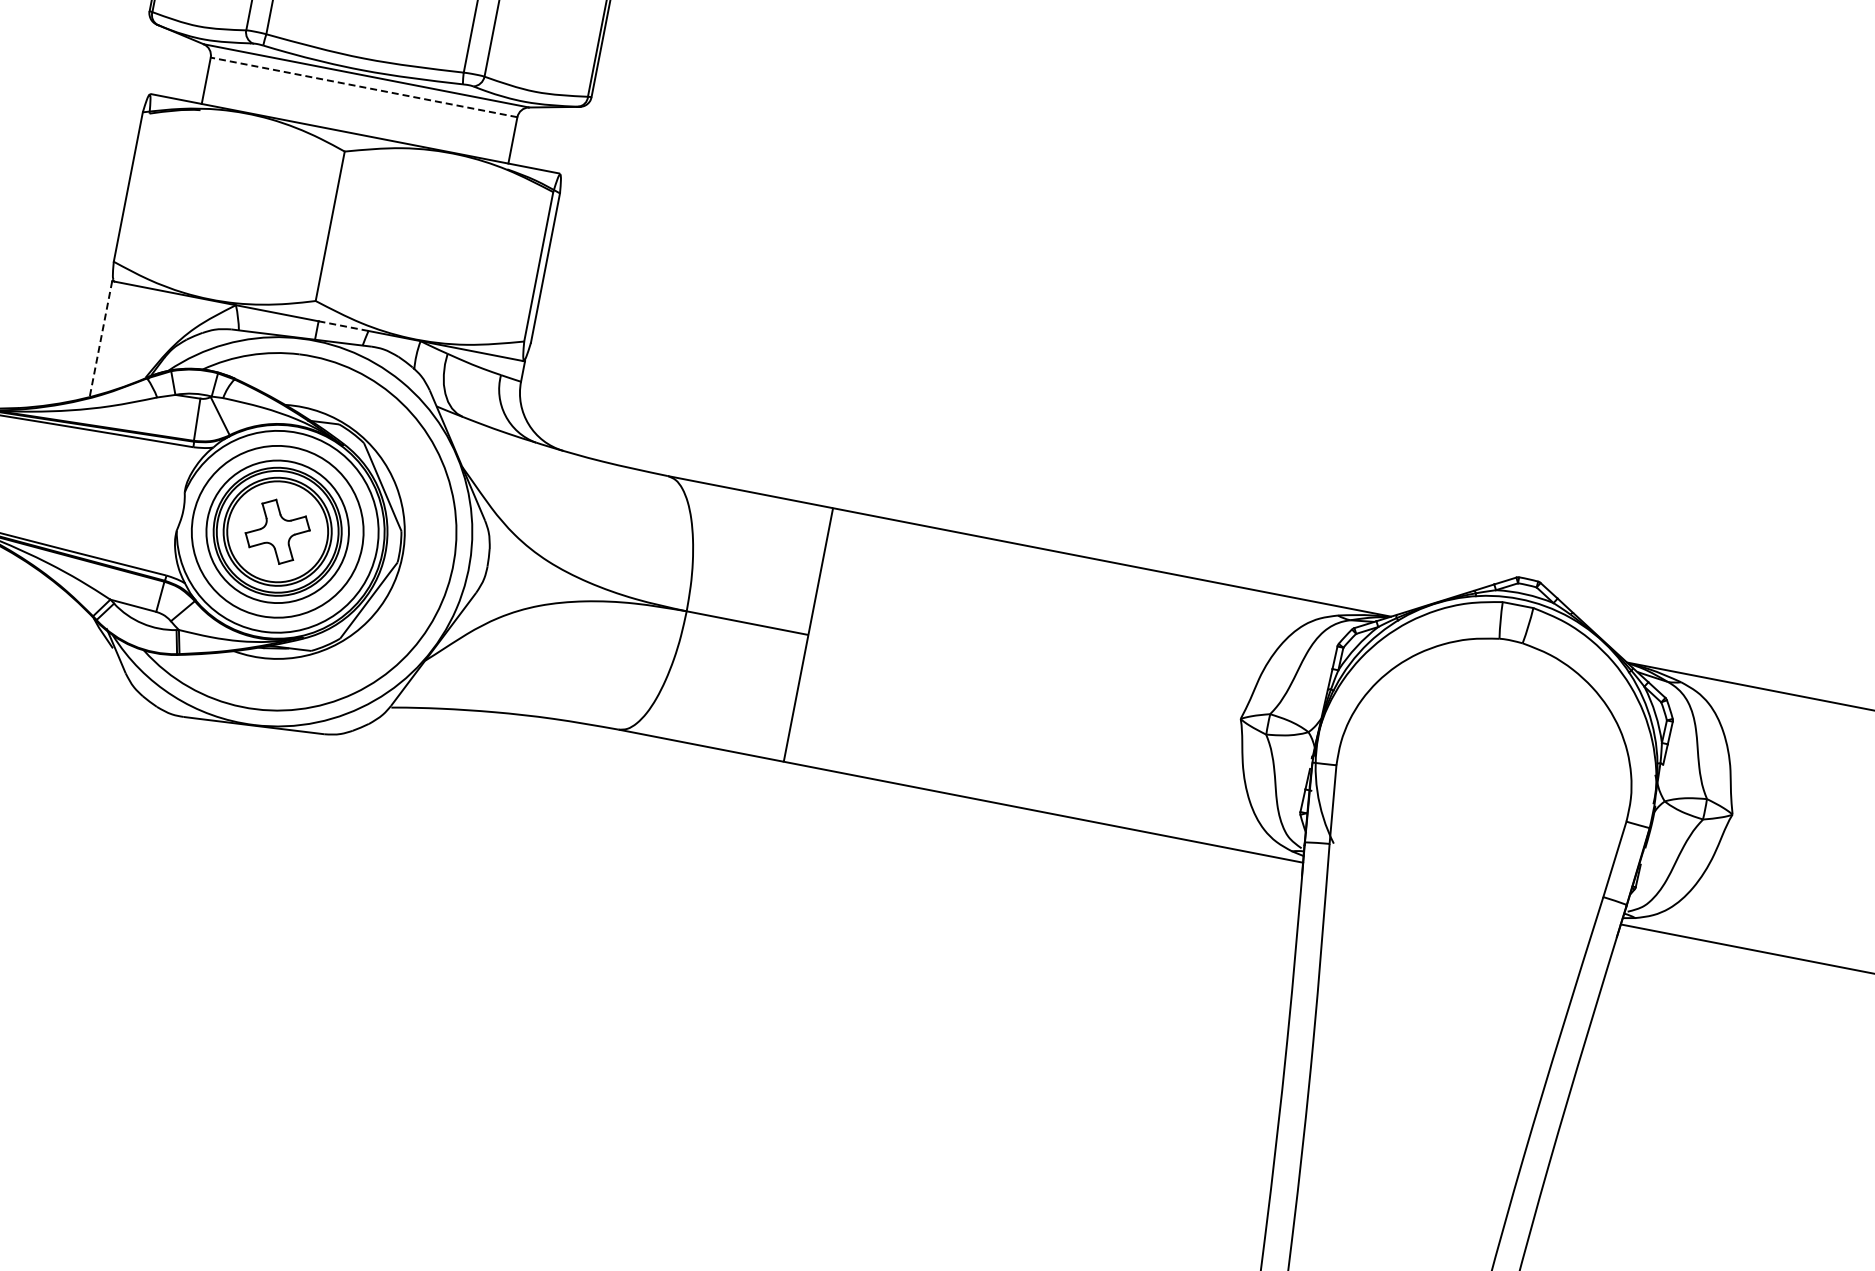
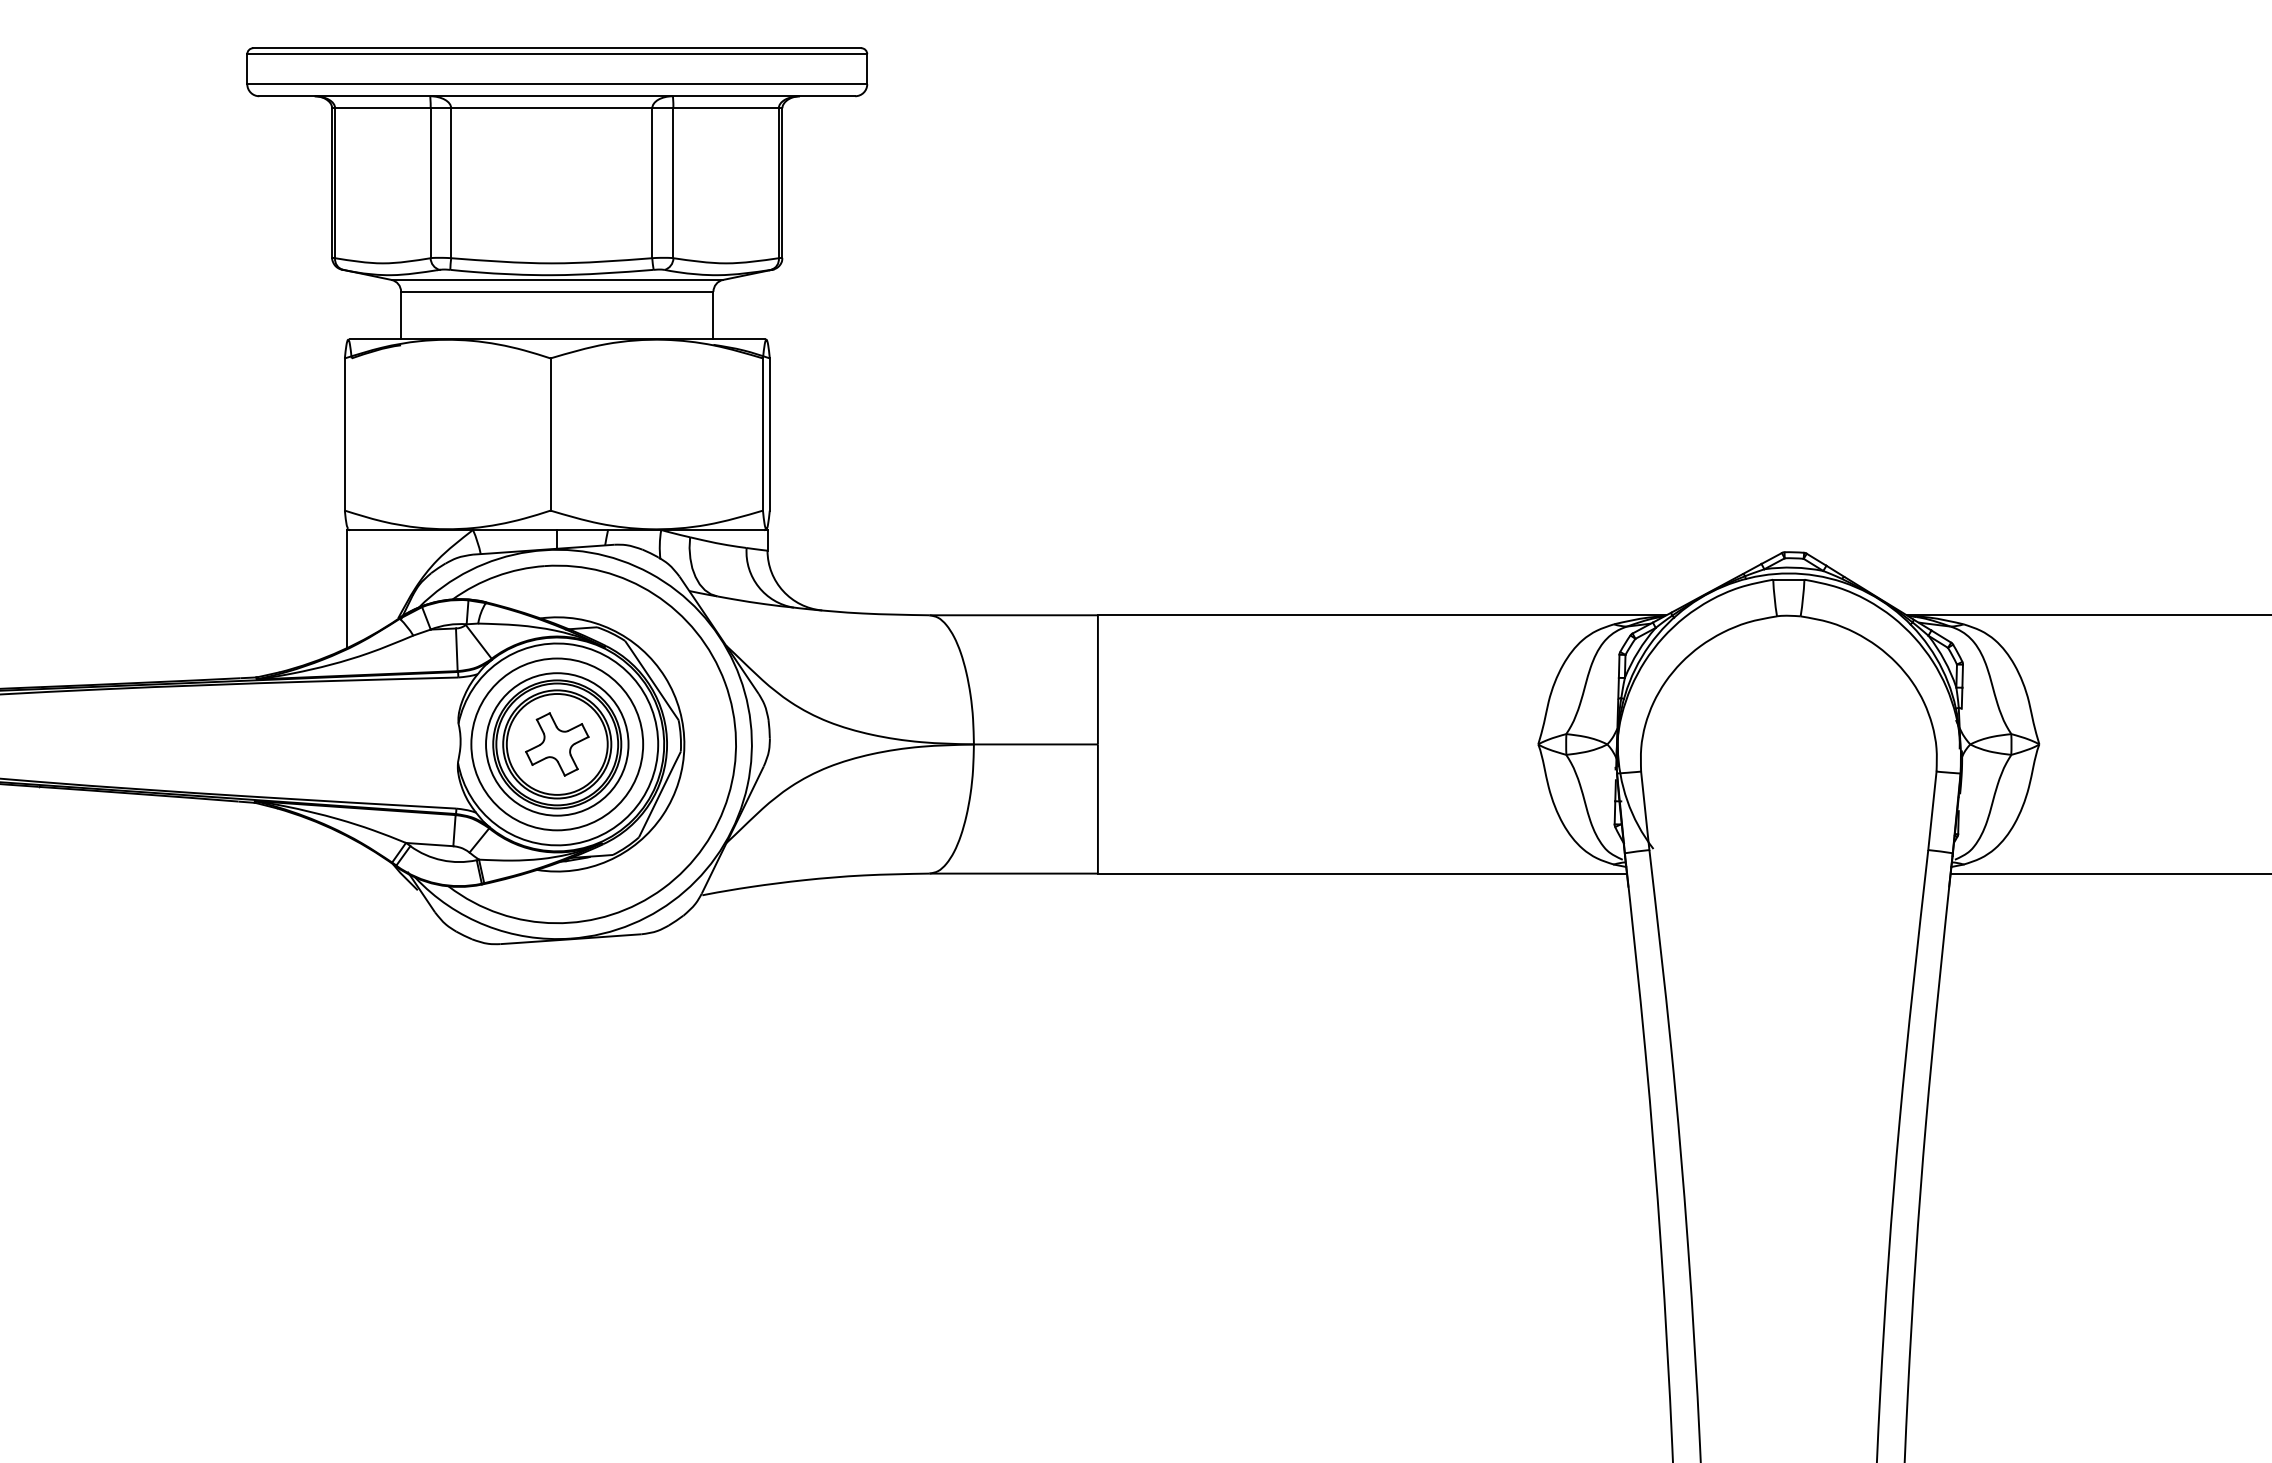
line: (363, 87) -> (556, 291), dashed -> solid
line: (343, 325) -> (582, 529), dashed -> solid
line: (101, 339) -> (347, 589), dashed -> solid

